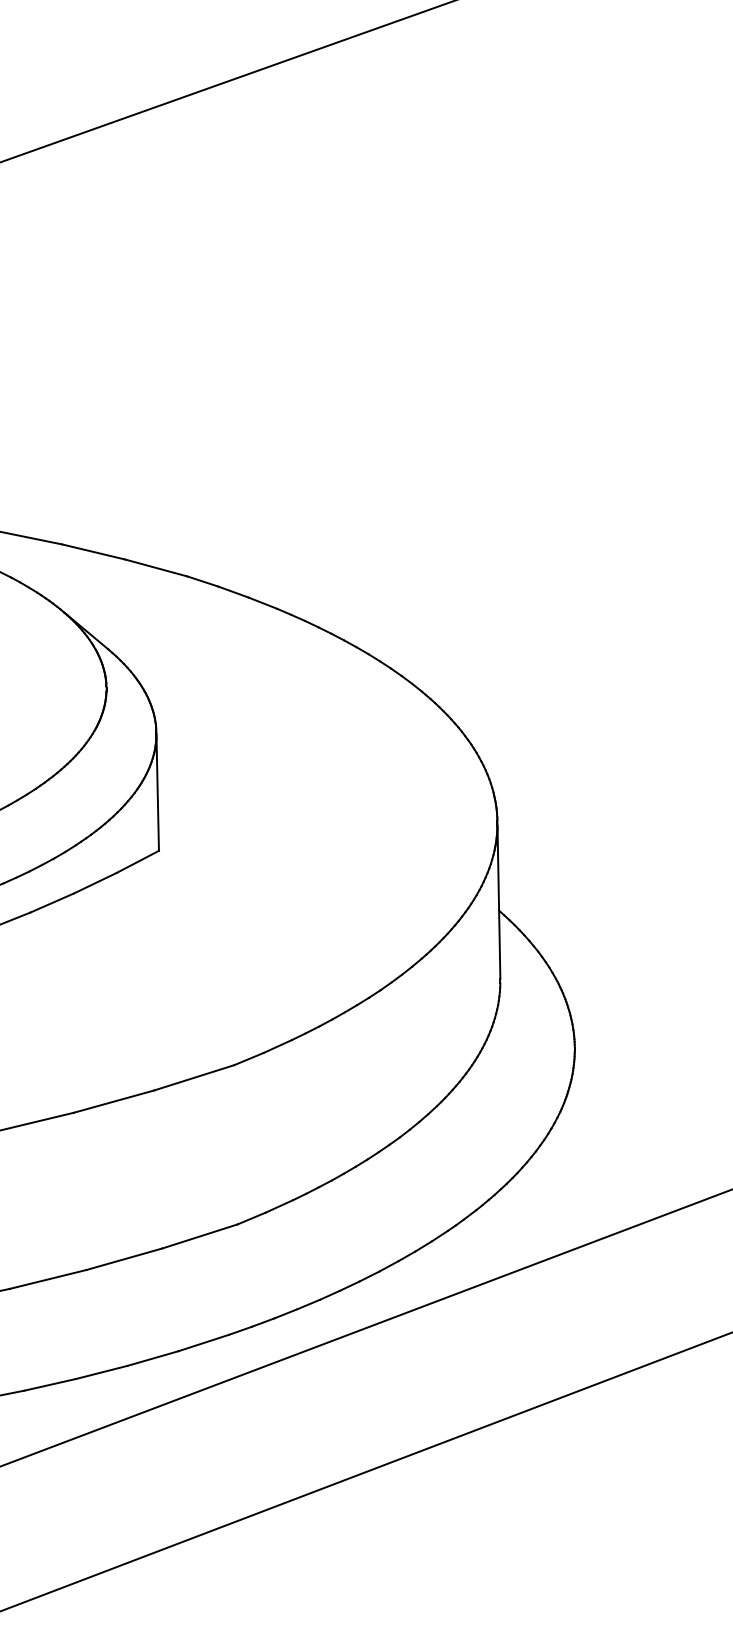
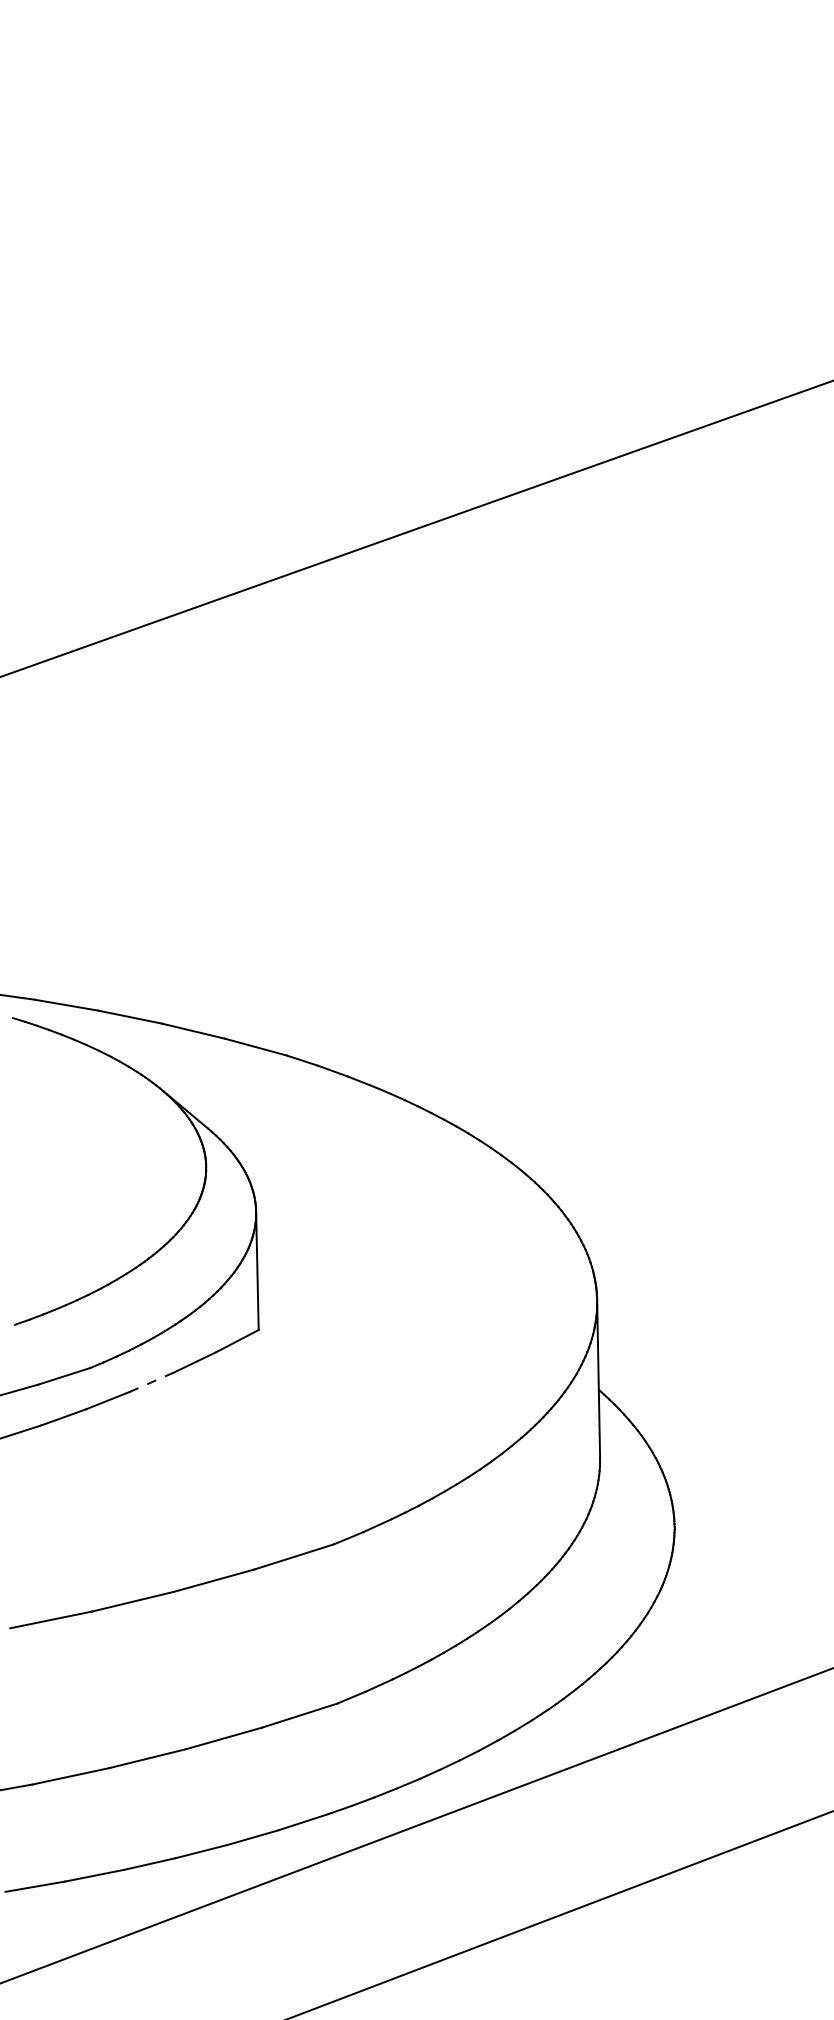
line: (52, 903) -> (152, 1382), solid -> dashed

